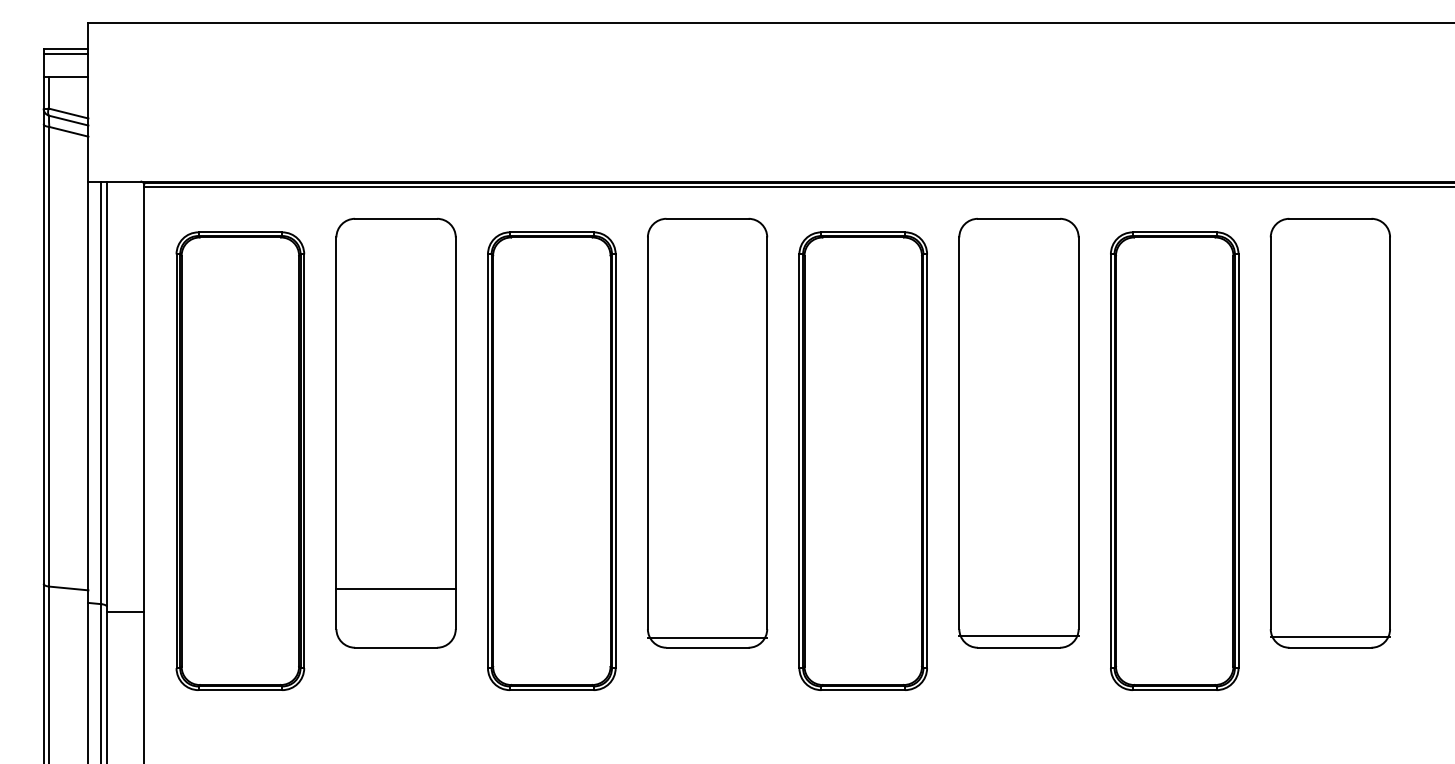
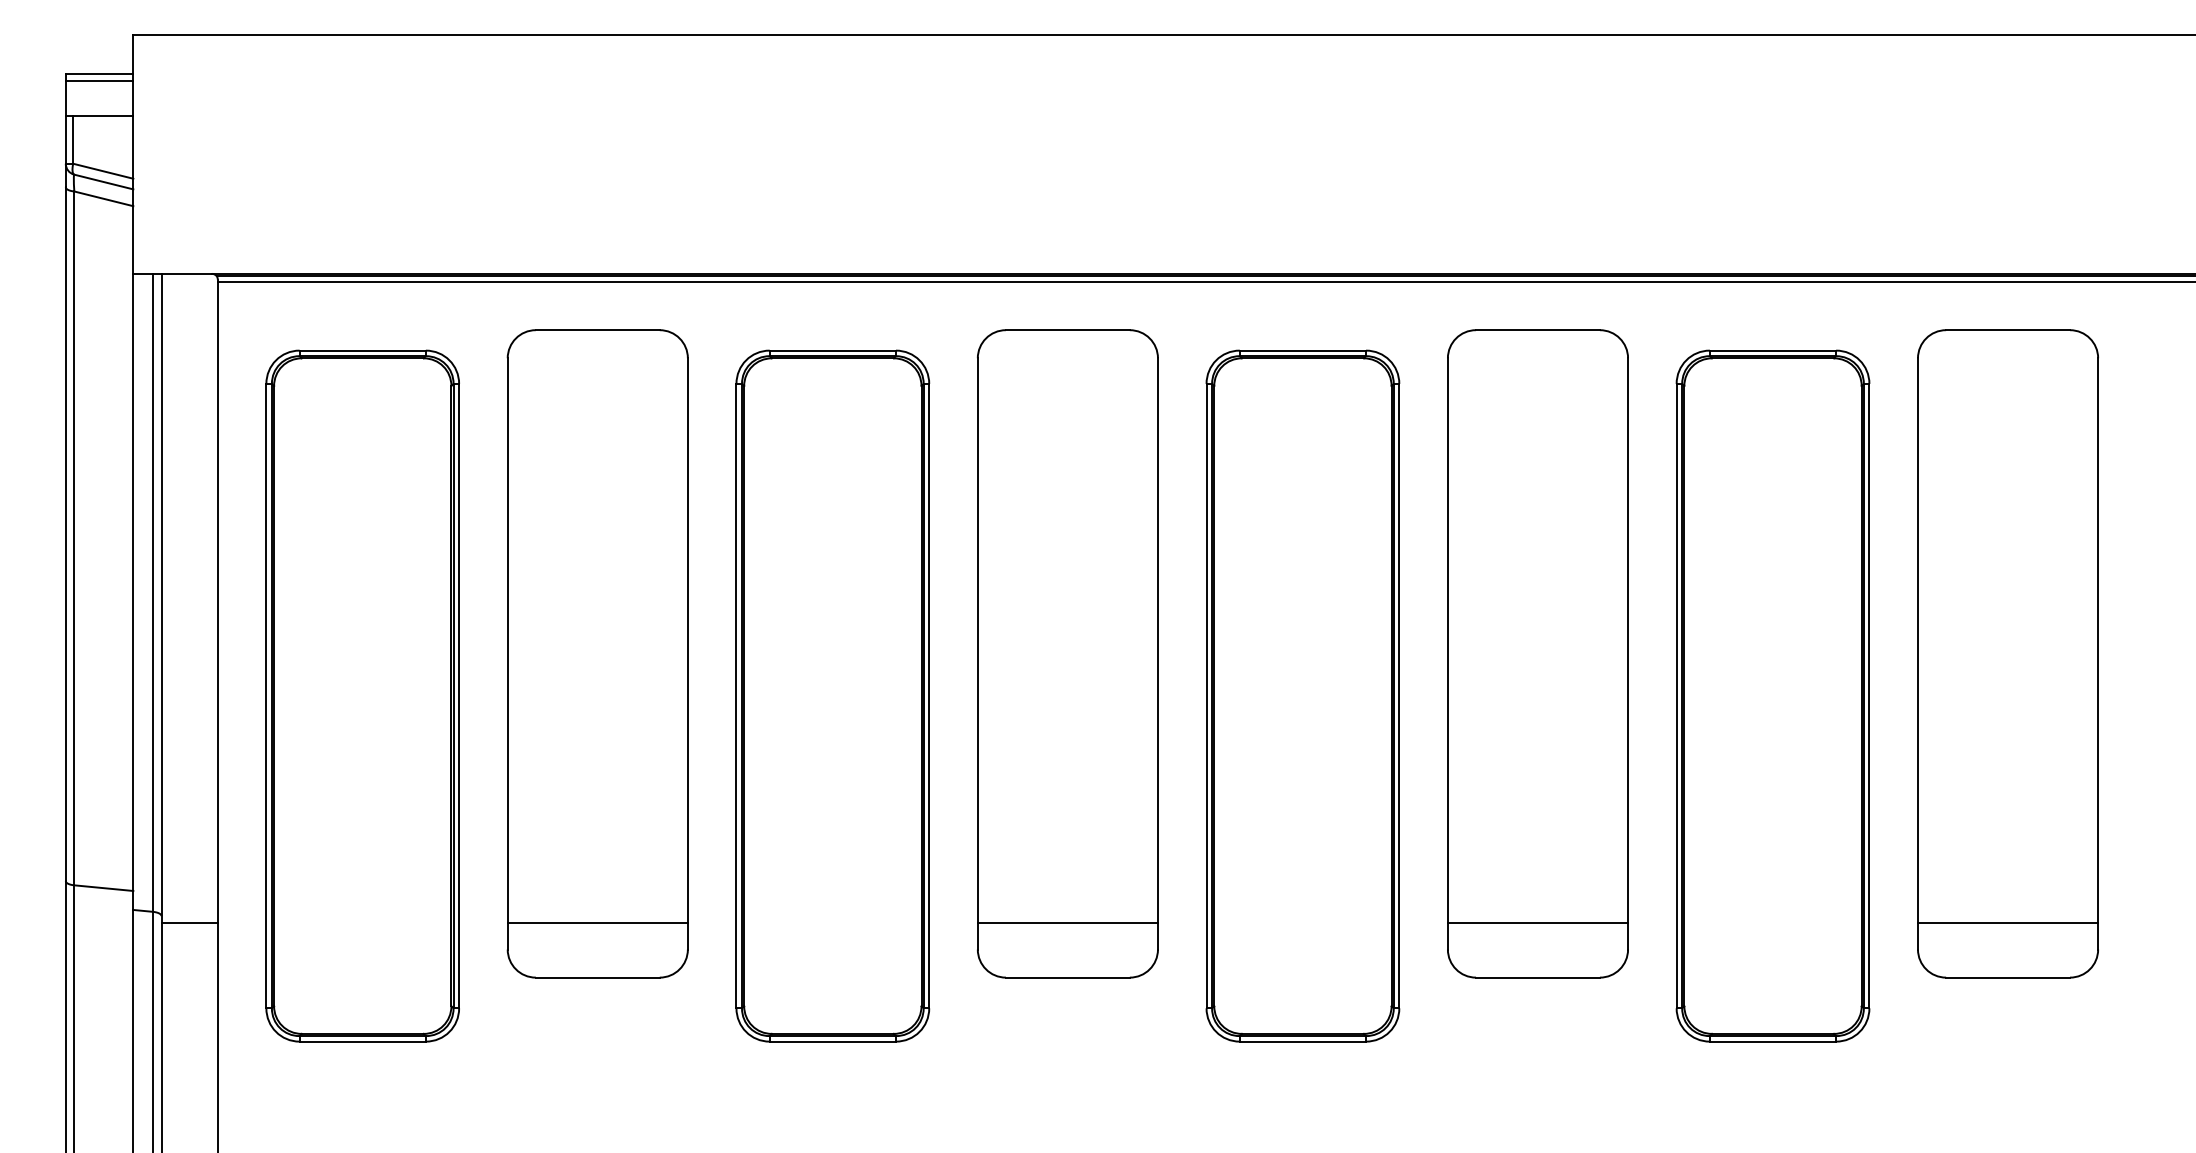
line: (395, 588) -> (596, 922), moved
line: (1018, 635) -> (1537, 922), moved
line: (1330, 636) -> (2008, 922), moved
line: (707, 637) -> (1067, 922), moved

